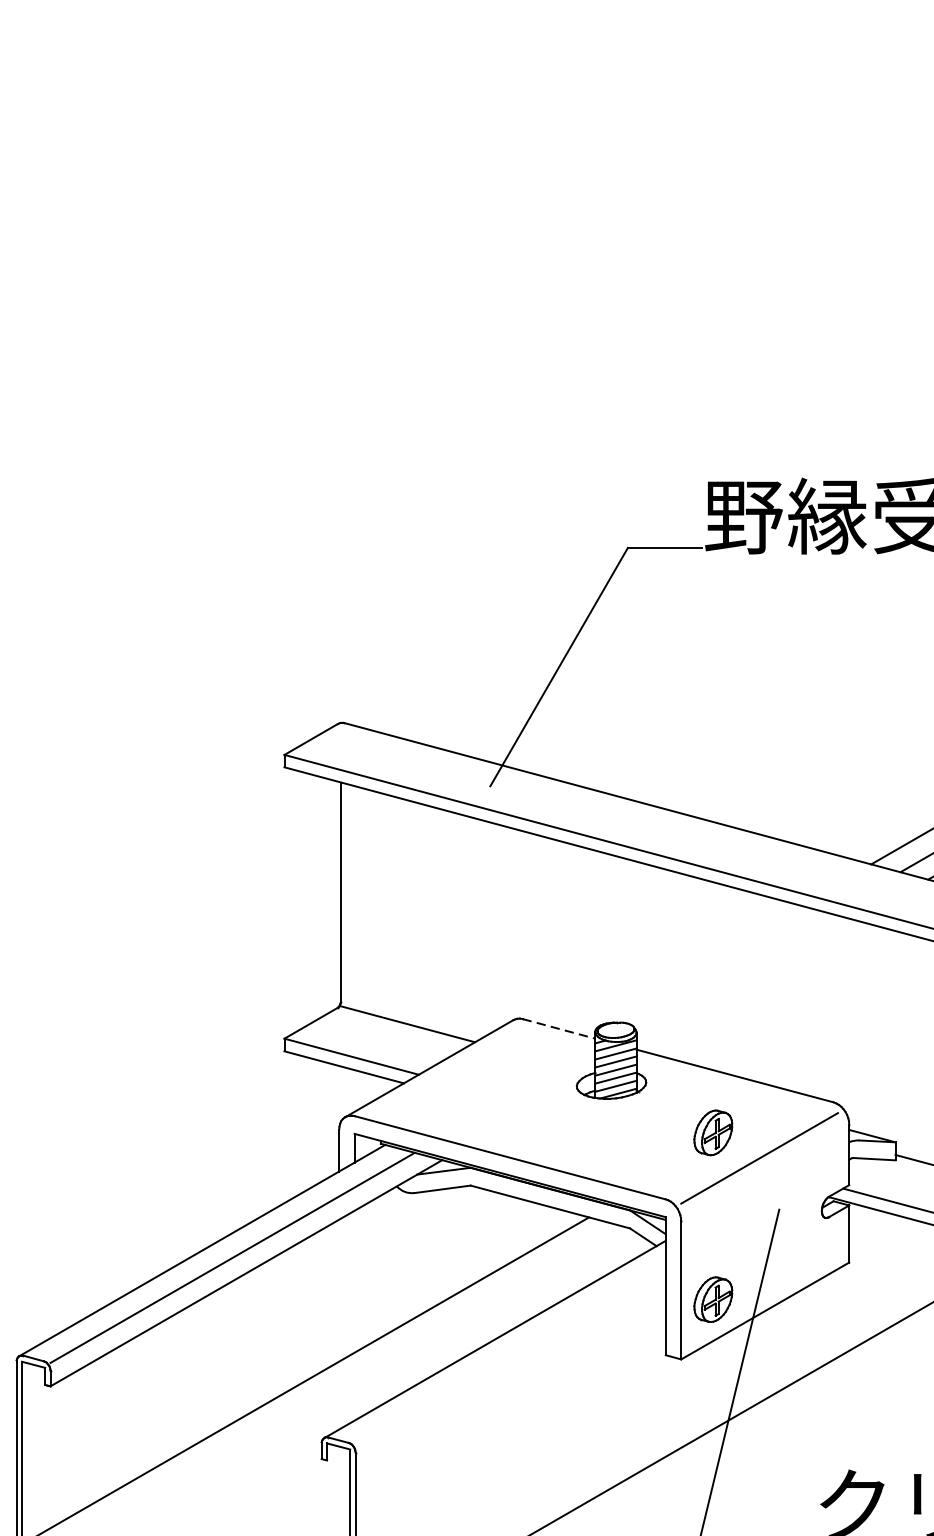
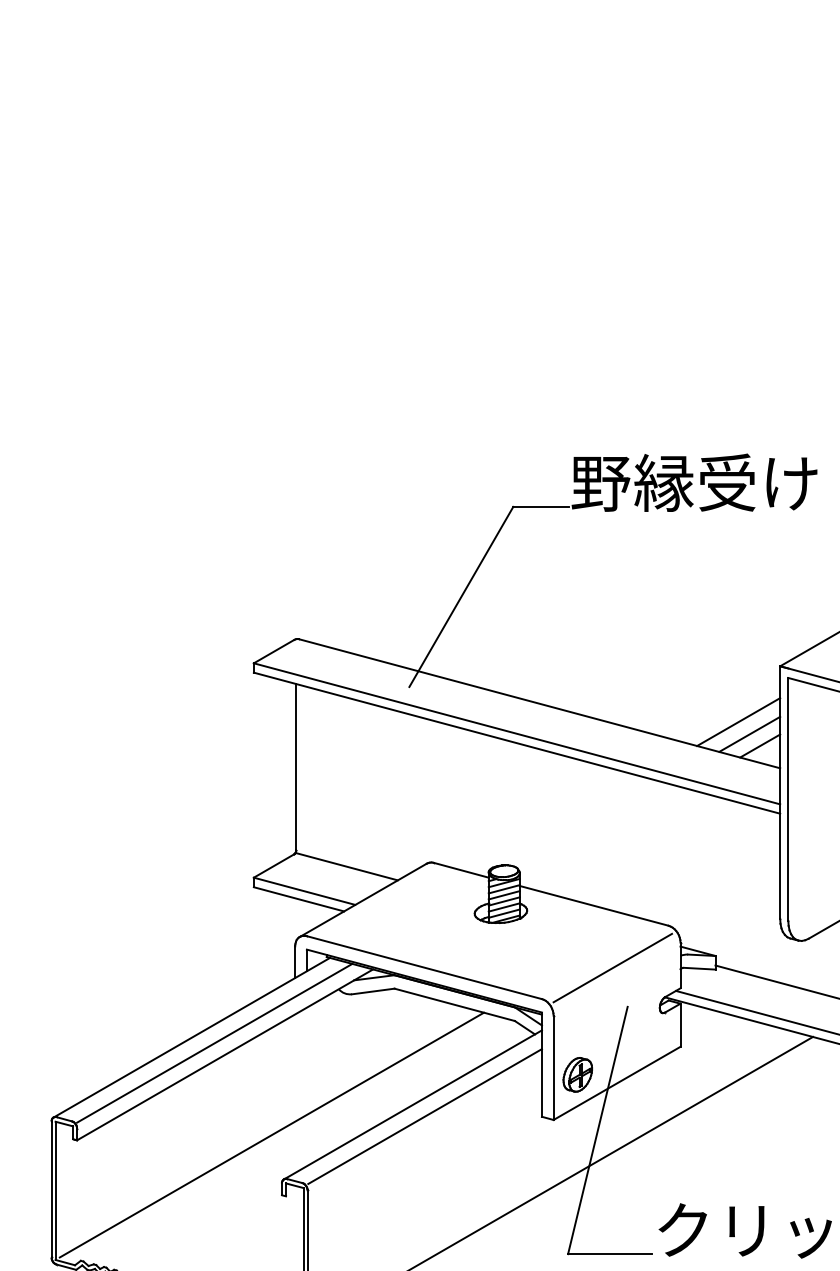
line: (559, 1029) -> (461, 870), dashed -> solid
part: (712, 1132) -> (577, 948), removed
line: (510, 1354) -> (424, 1116), added

